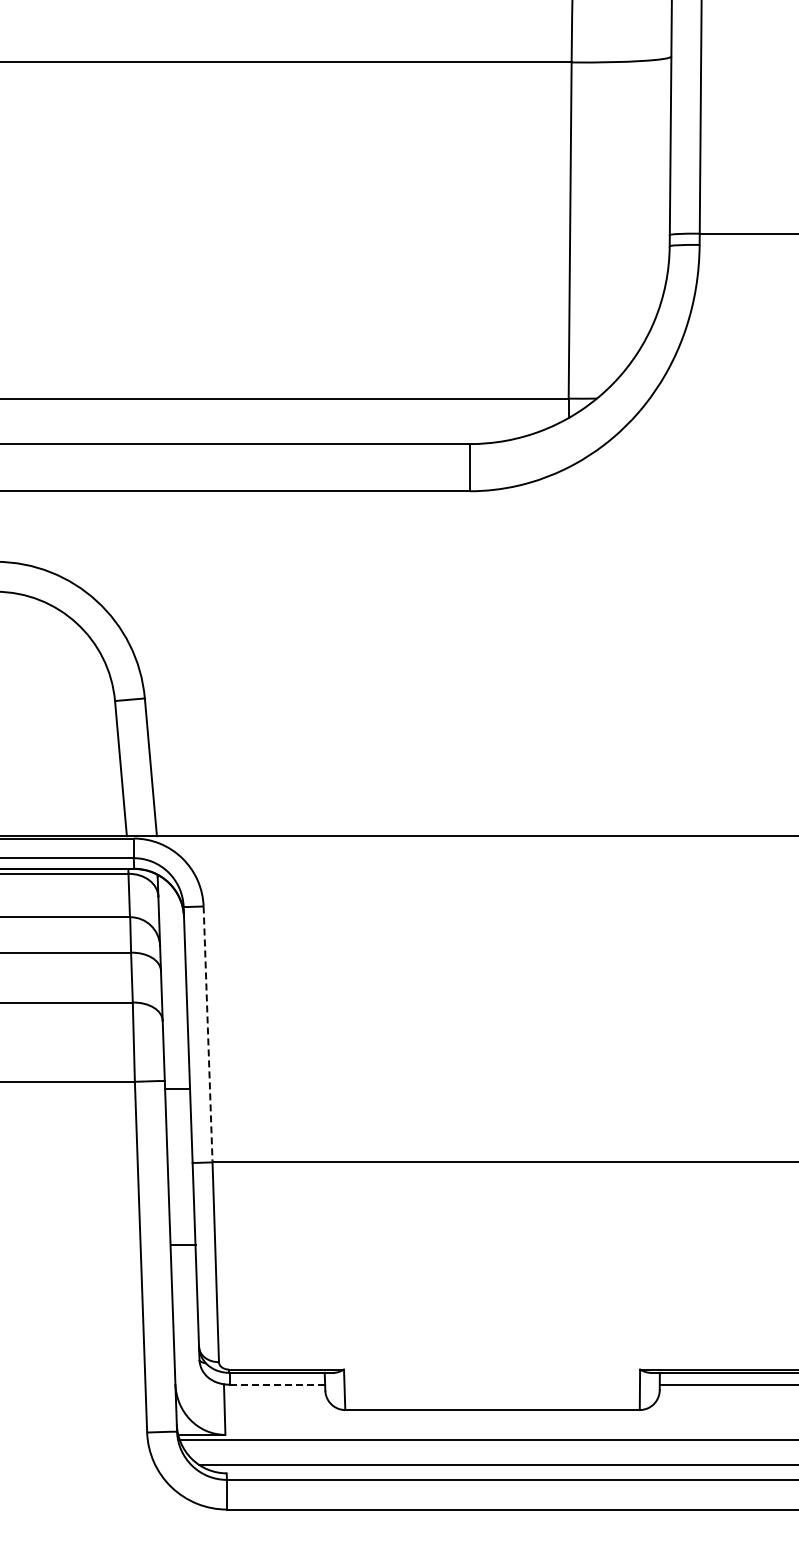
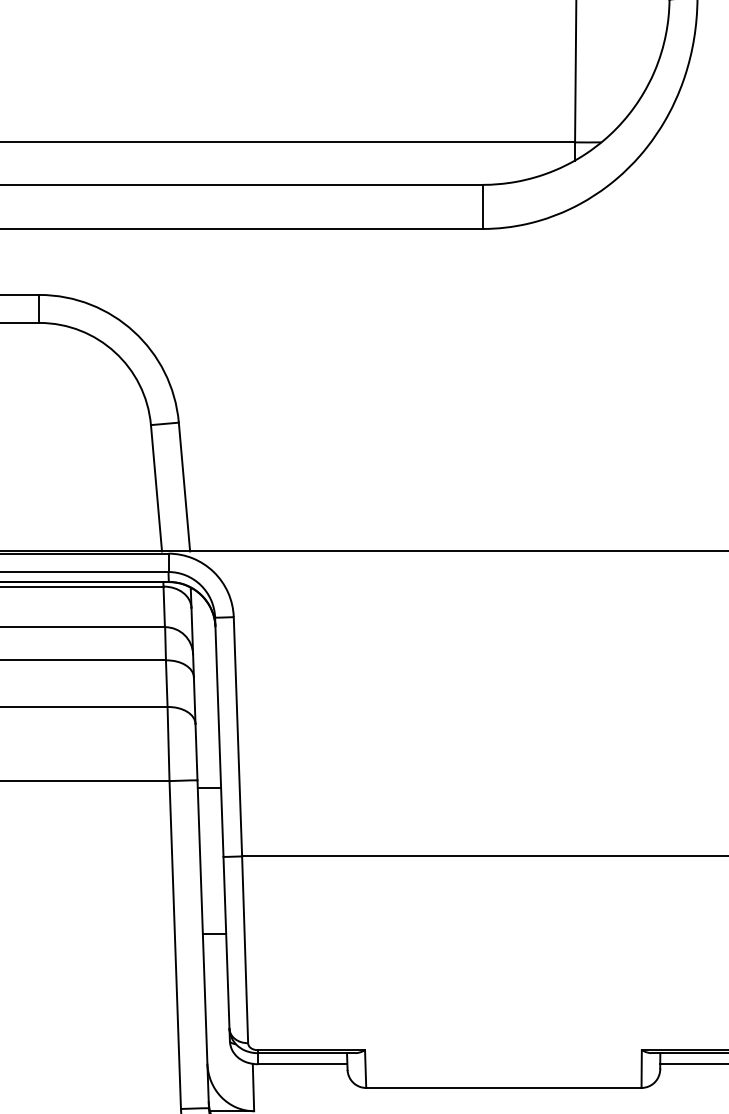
line: (208, 1034) -> (238, 736), dashed -> solid
line: (277, 1384) -> (302, 1064), dashed -> solid

